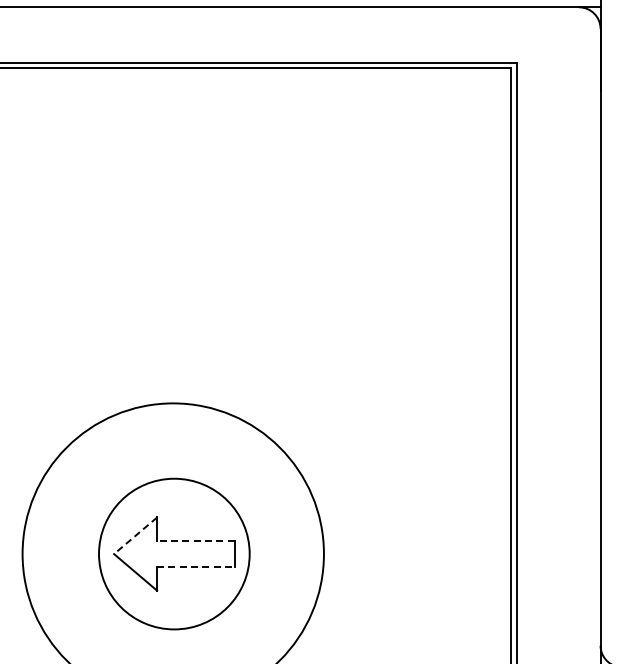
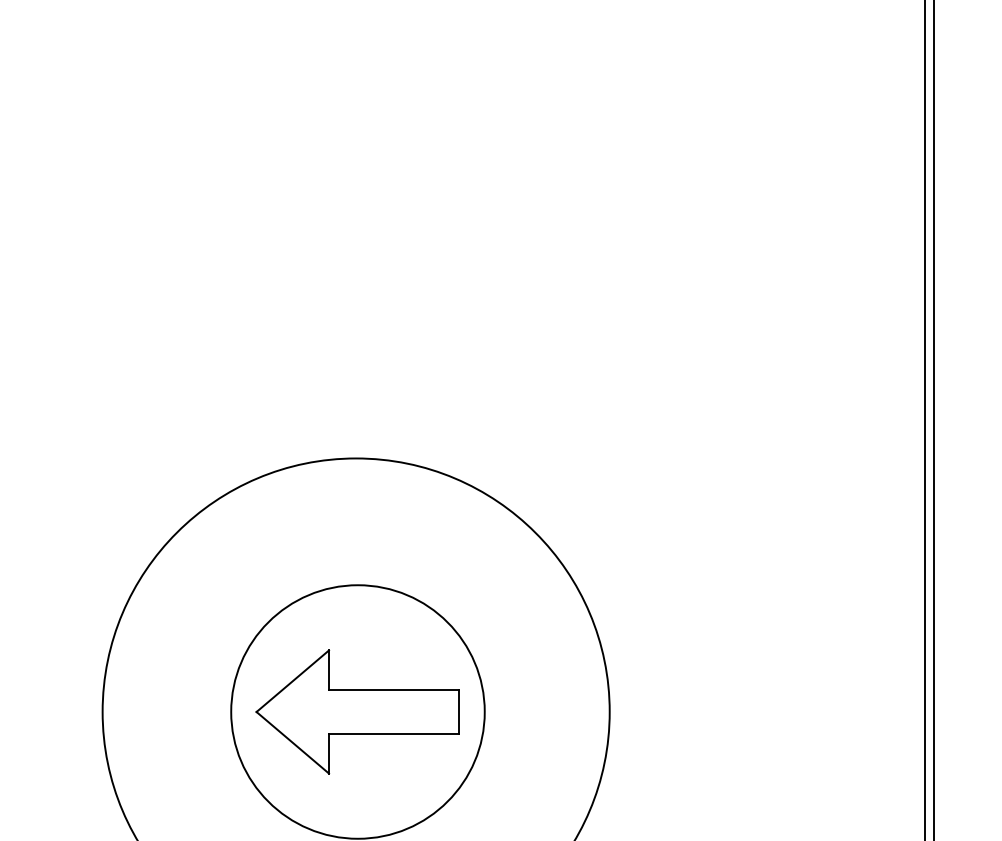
line: (135, 536) -> (292, 682), dashed -> solid
line: (195, 541) -> (393, 690), dashed -> solid
line: (195, 567) -> (393, 734), dashed -> solid

